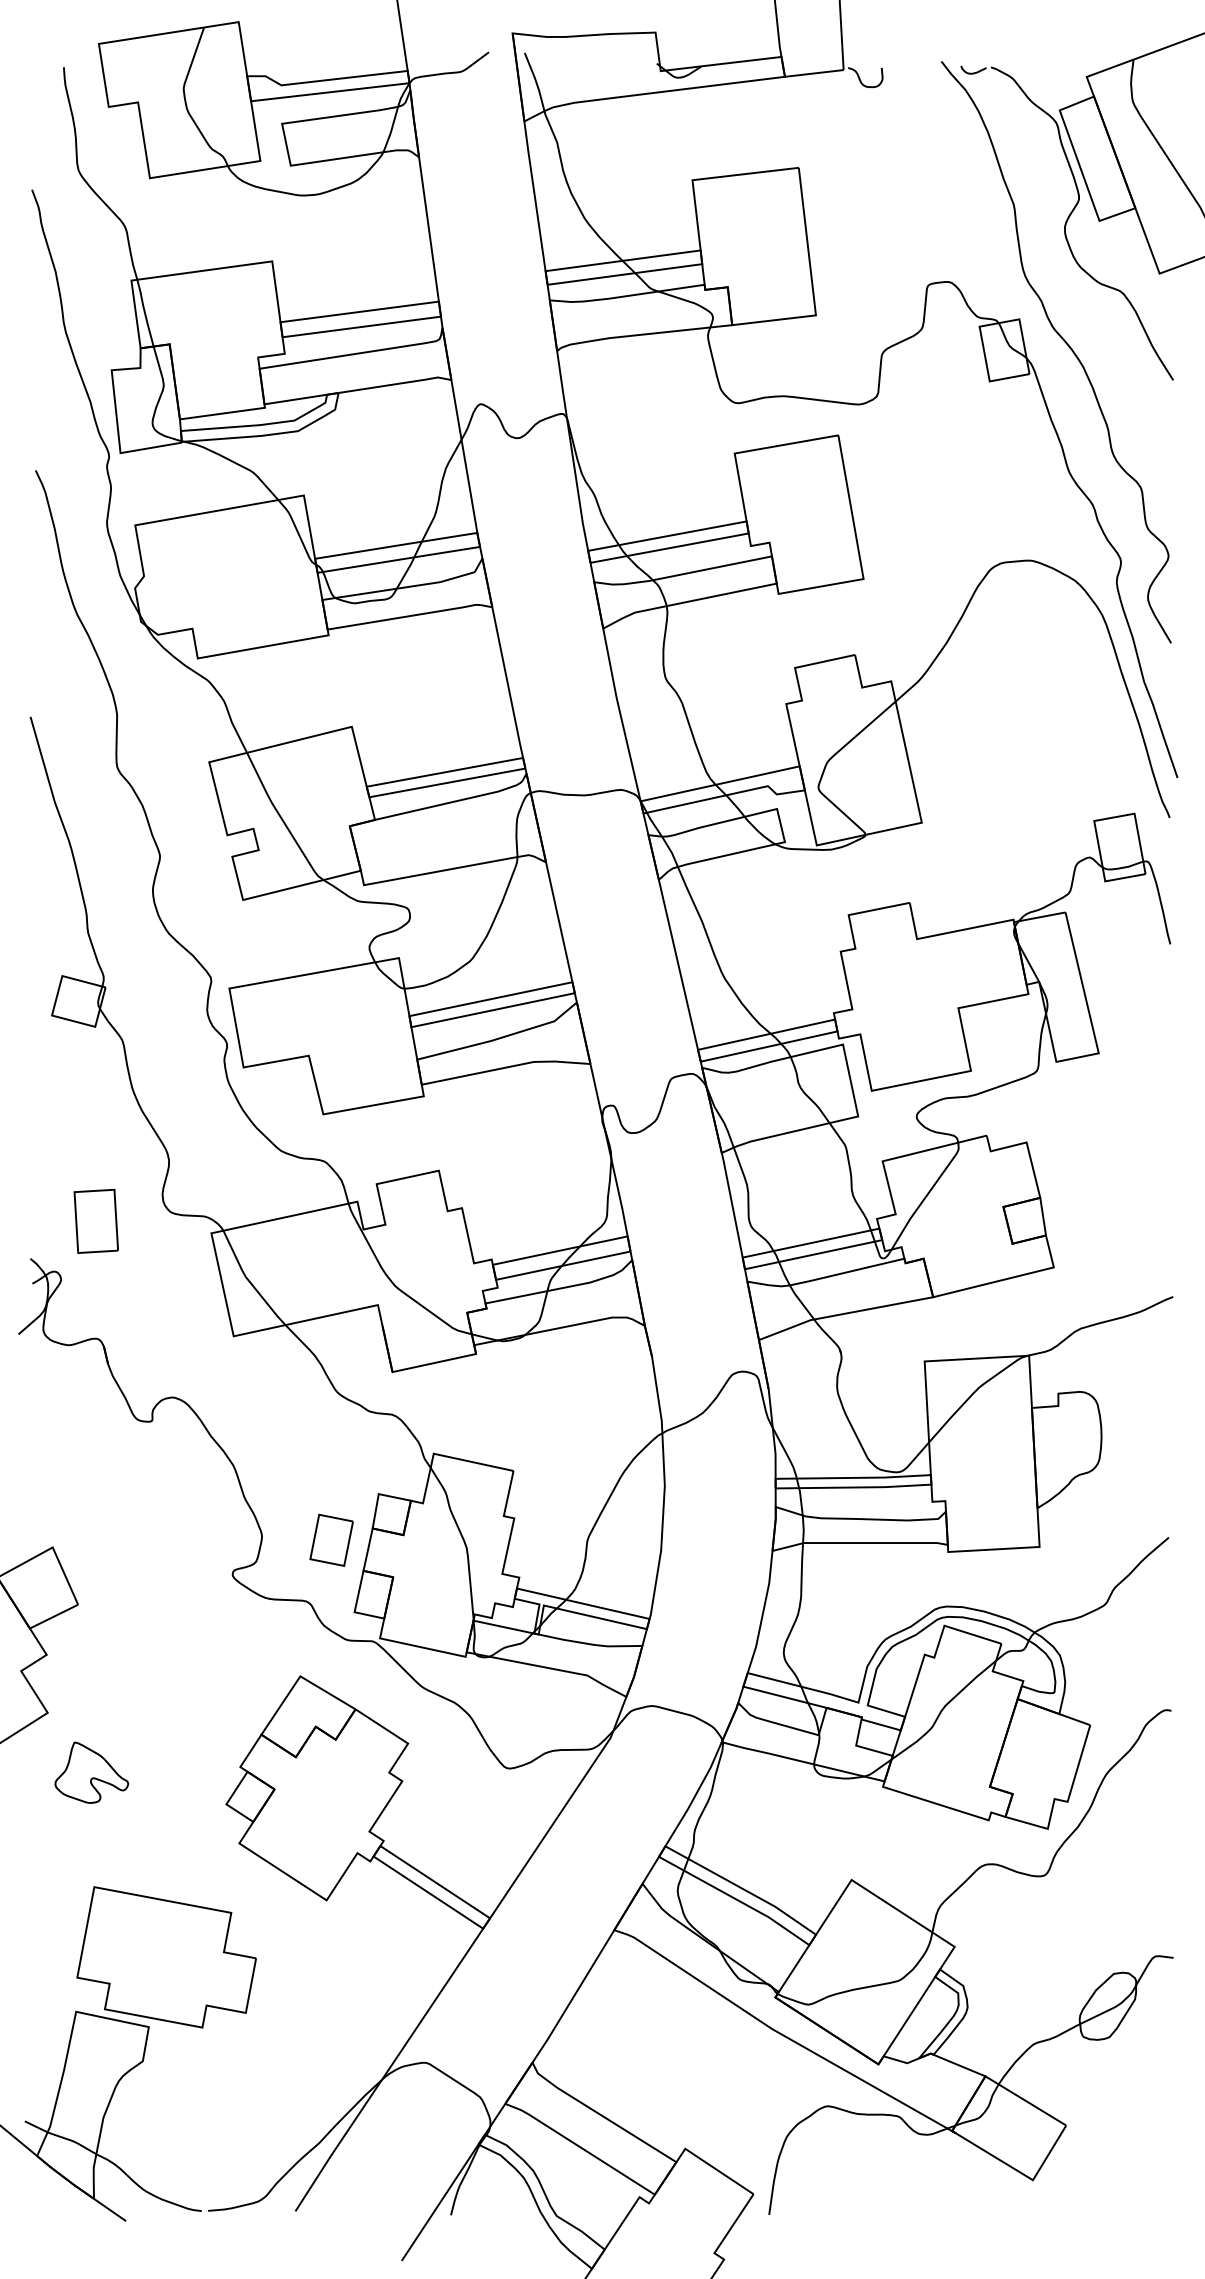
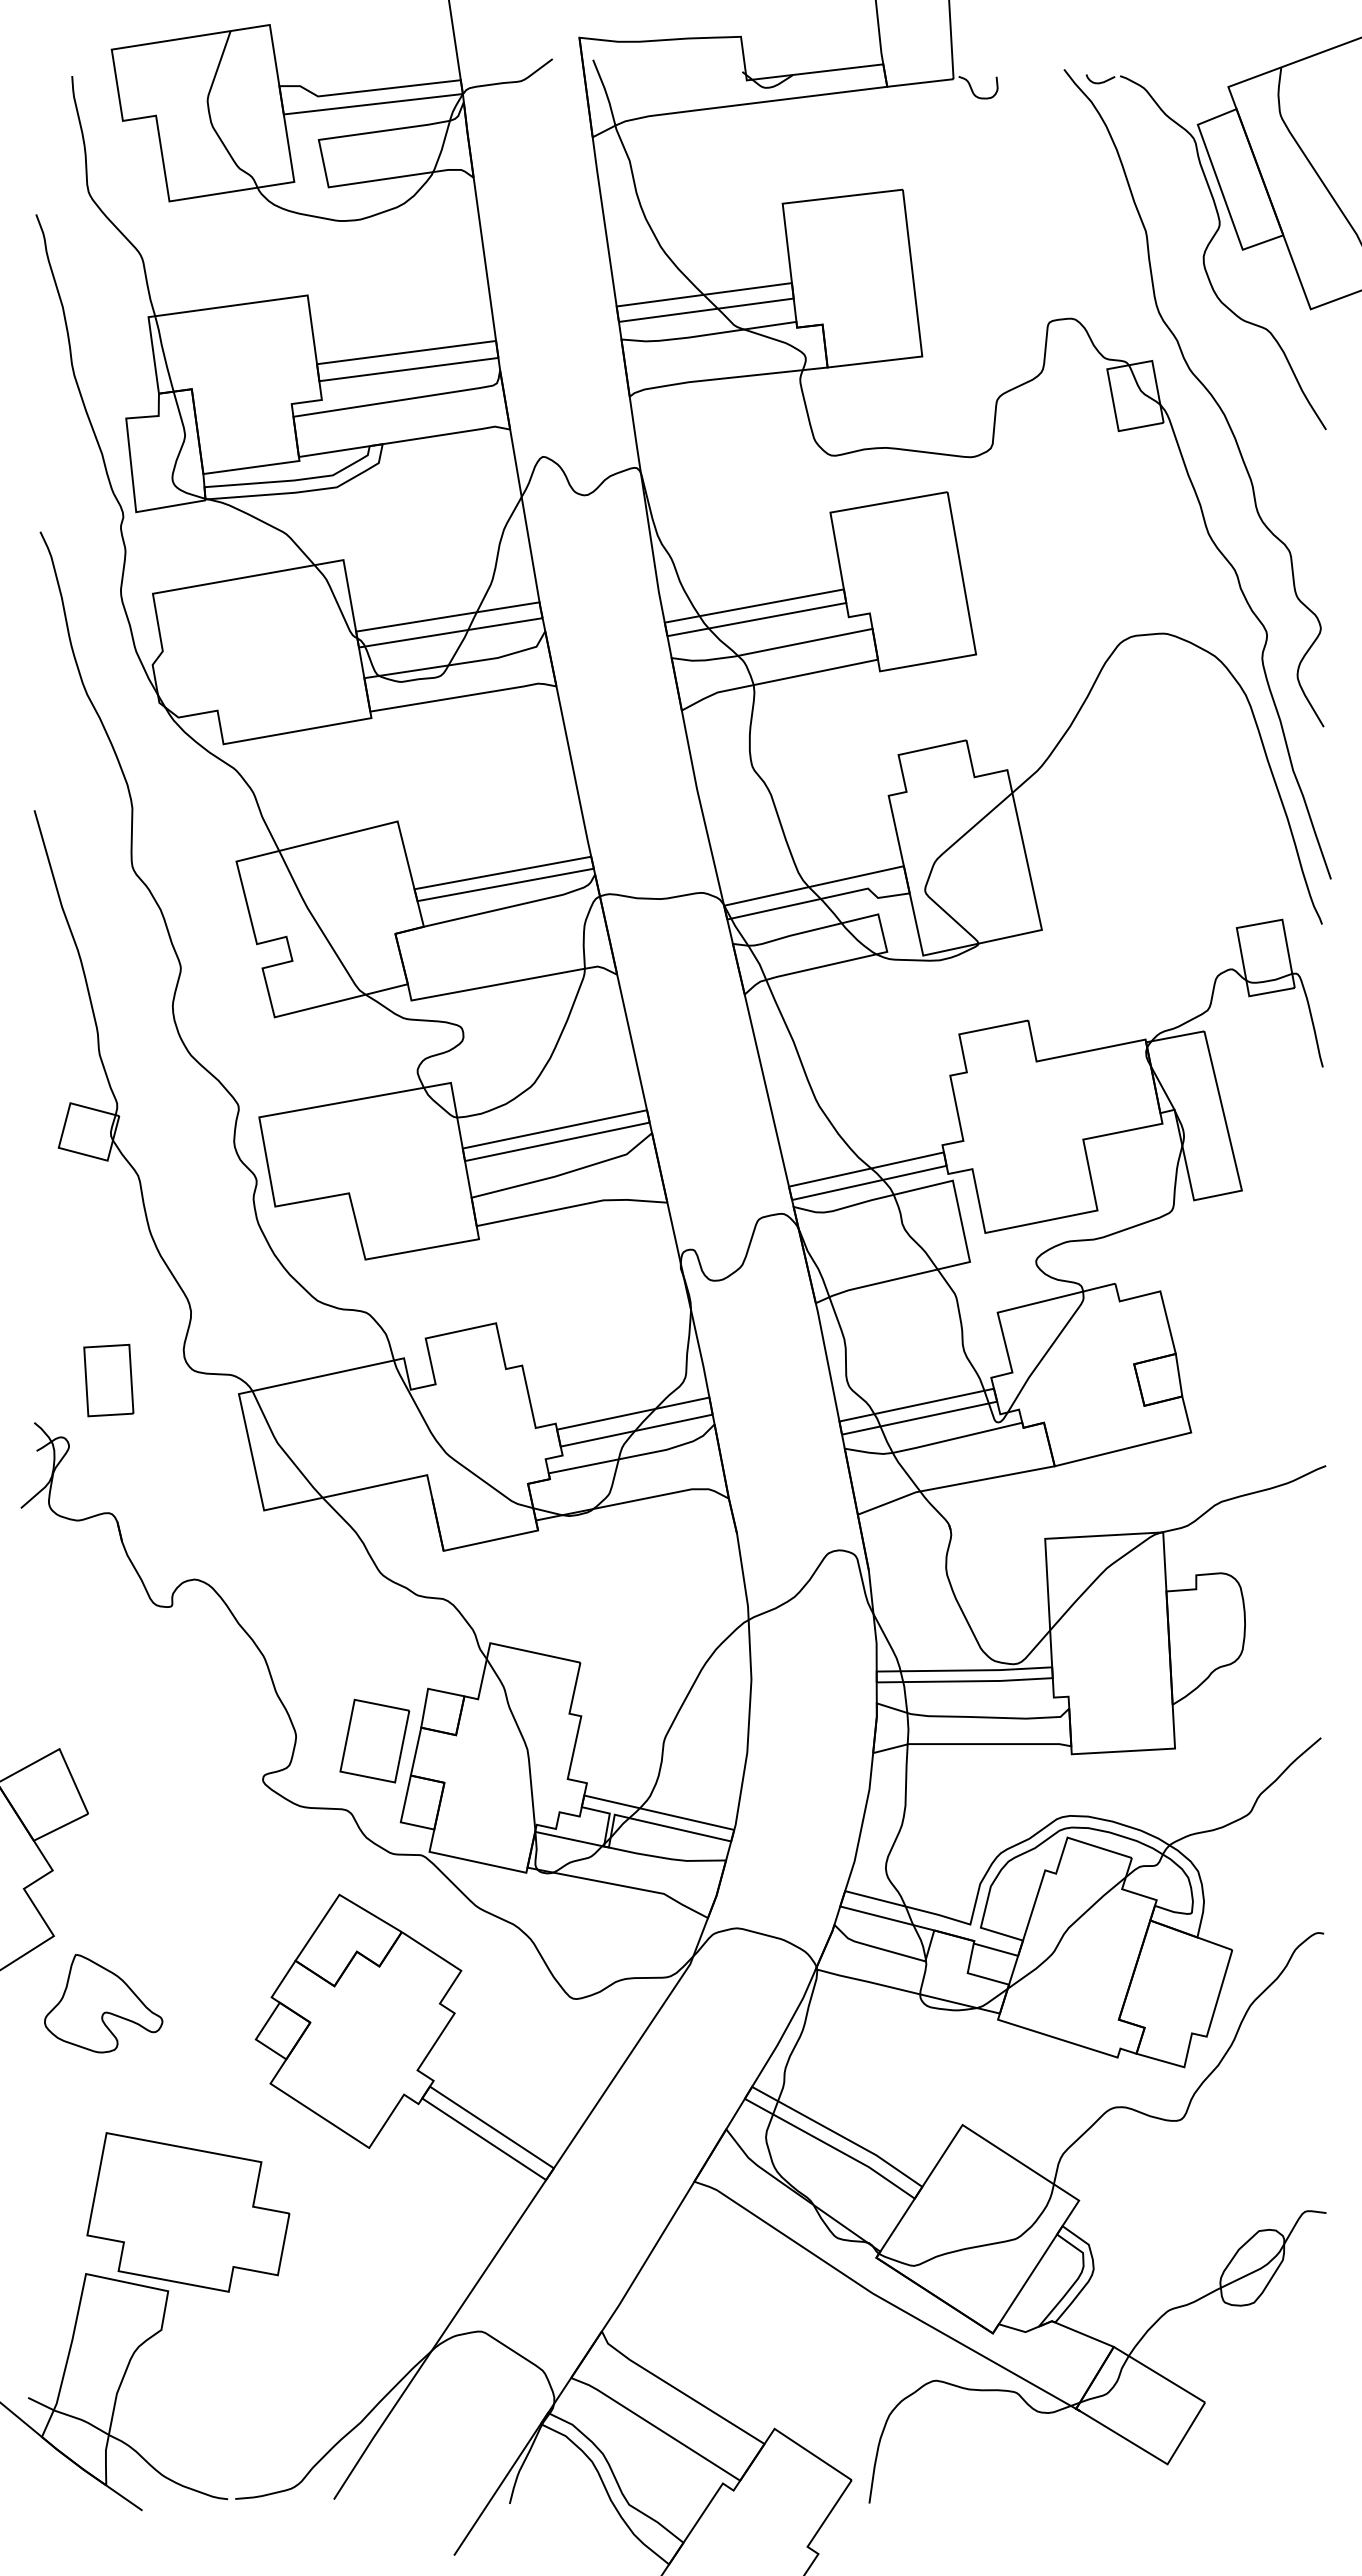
part: (331, 1539) -> (374, 1740), size x1.43
part: (91, 1772) -> (103, 2003), size x1.43

